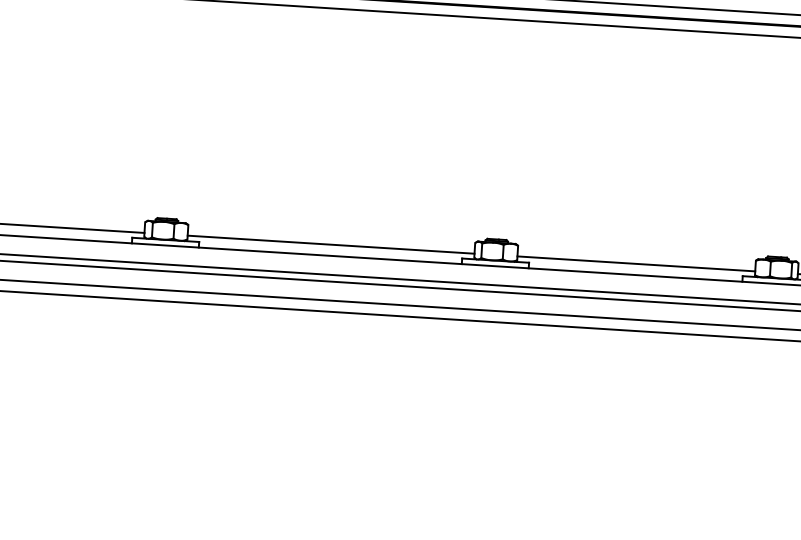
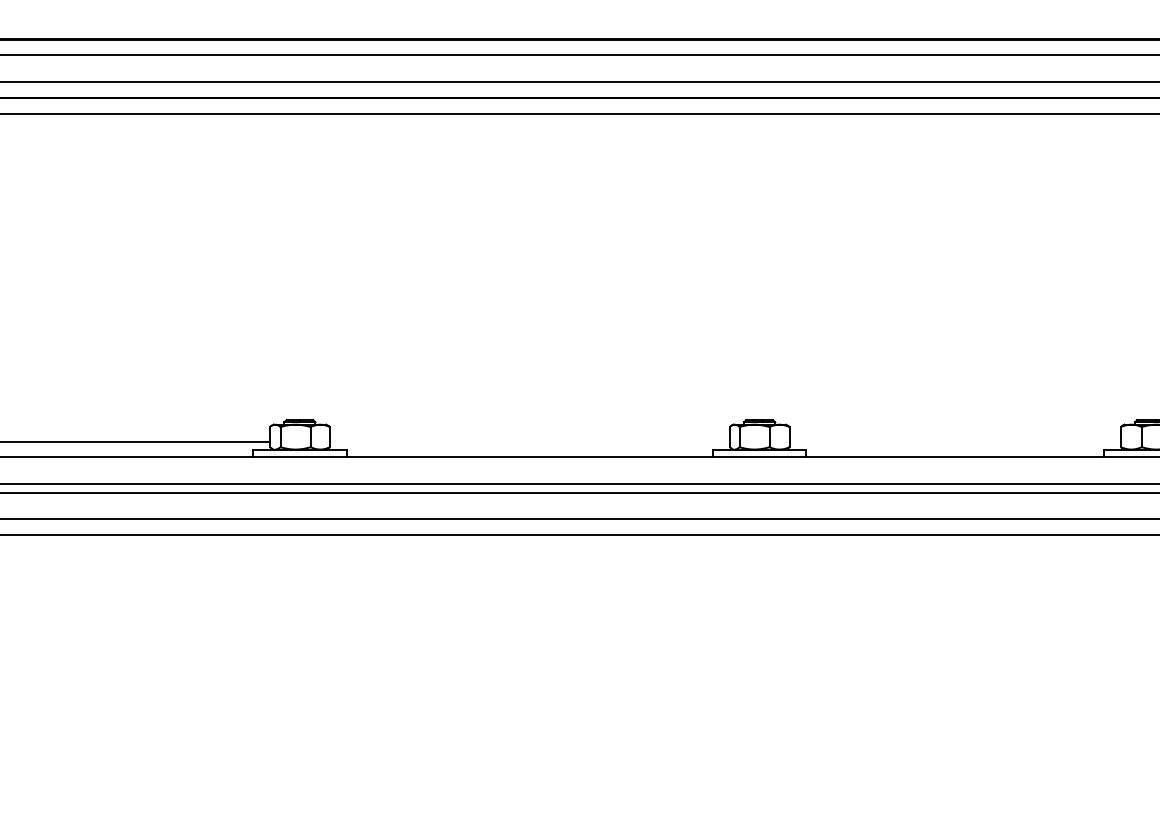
line: (330, 244) -> (529, 441), removed
line: (635, 263) -> (954, 441), removed

